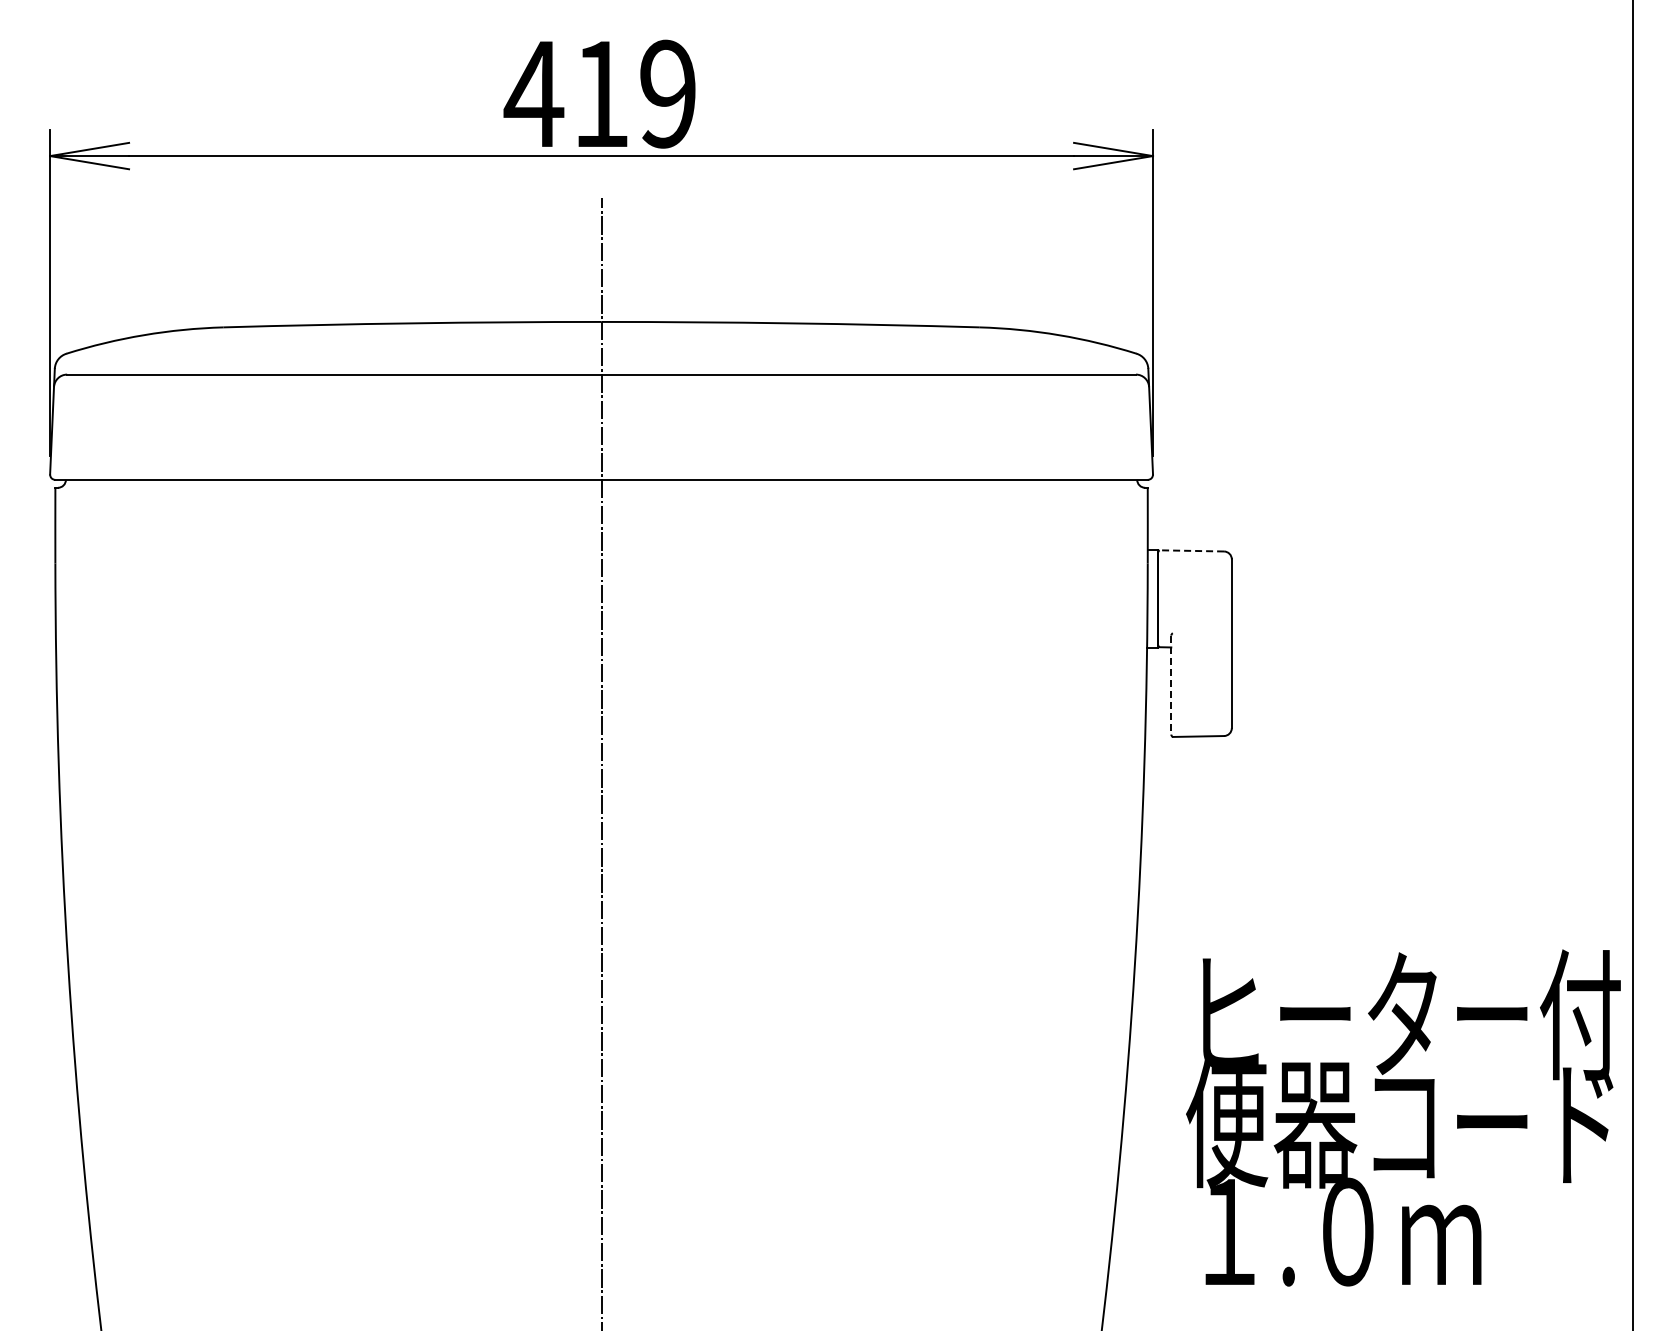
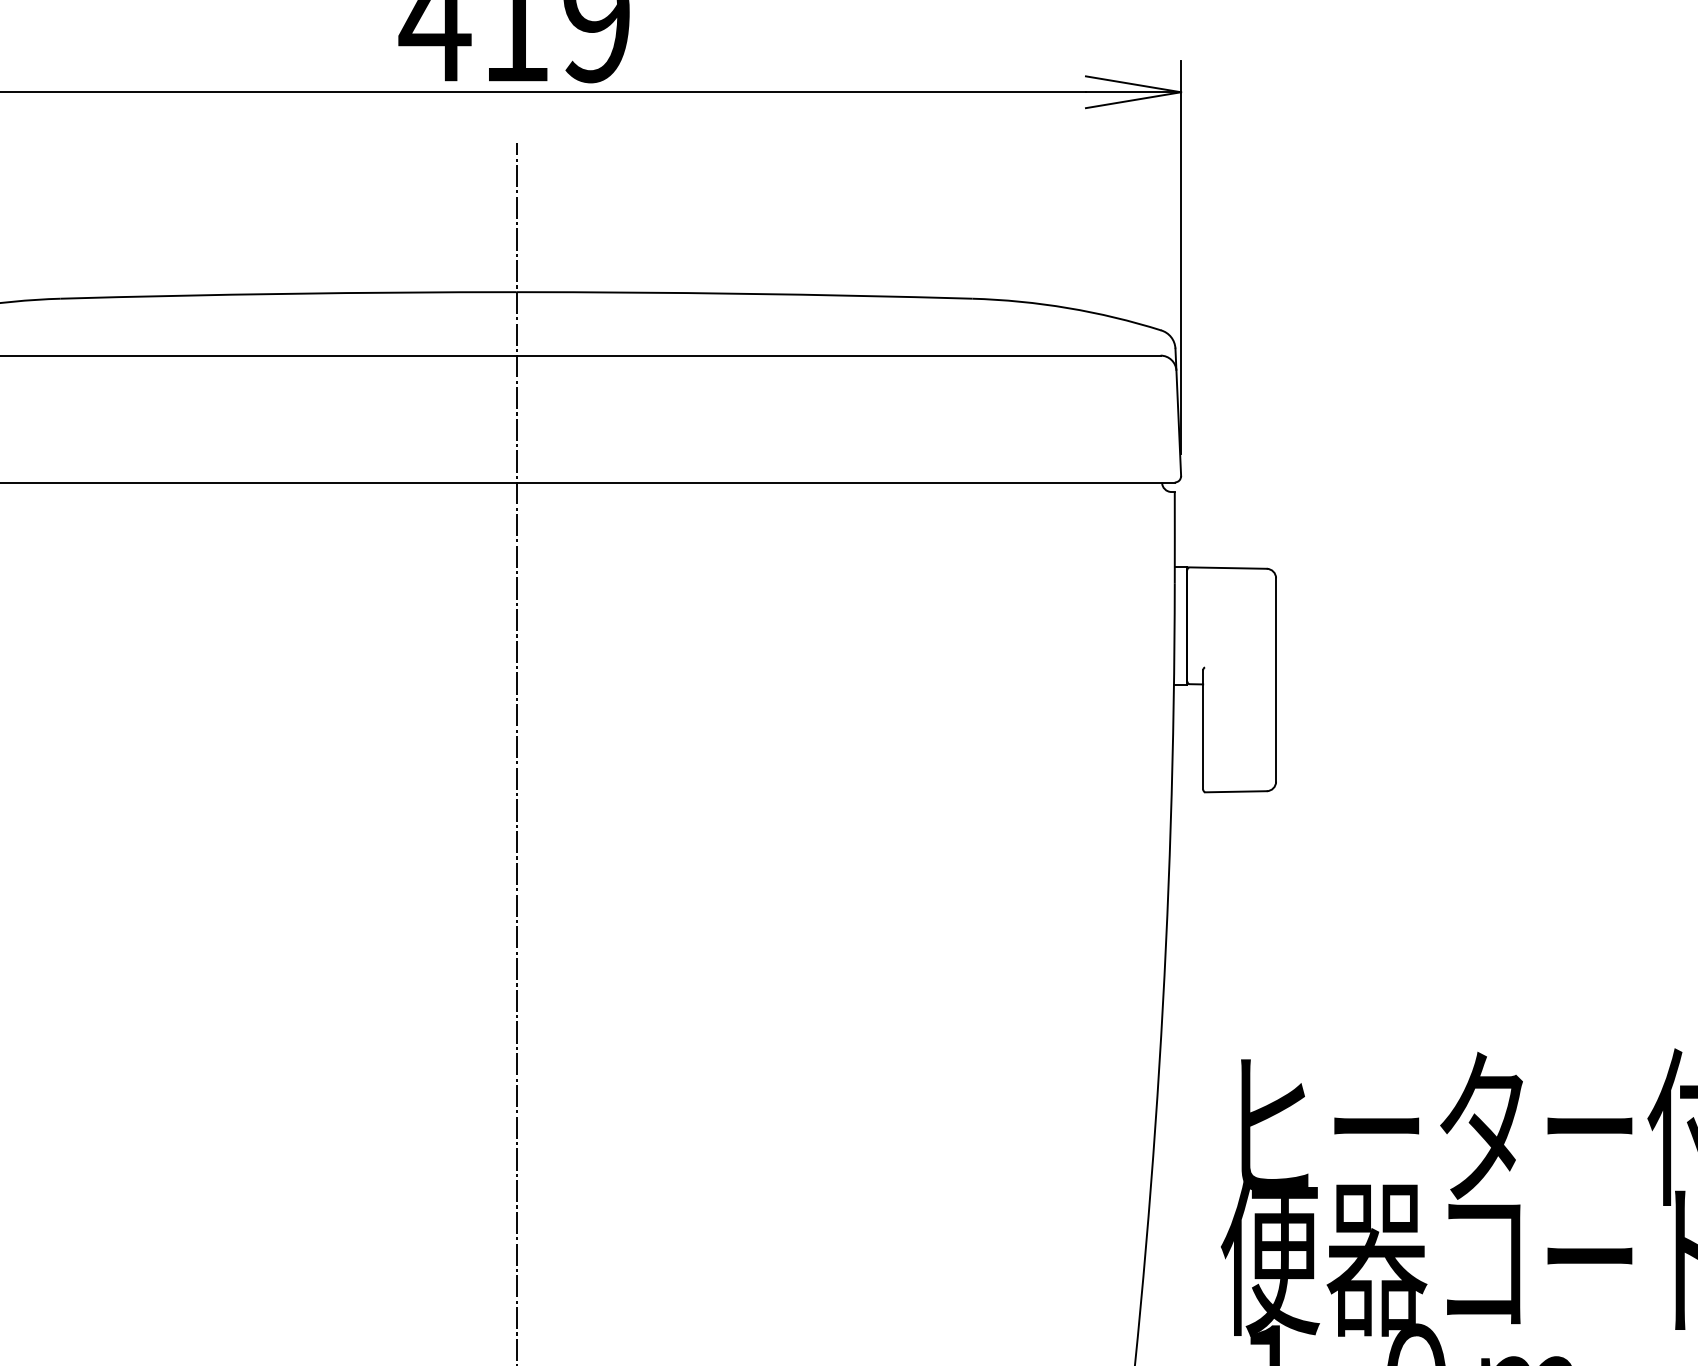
line: (1191, 550) -> (1227, 567), dashed -> solid
line: (1171, 685) -> (1203, 730), dashed -> solid

